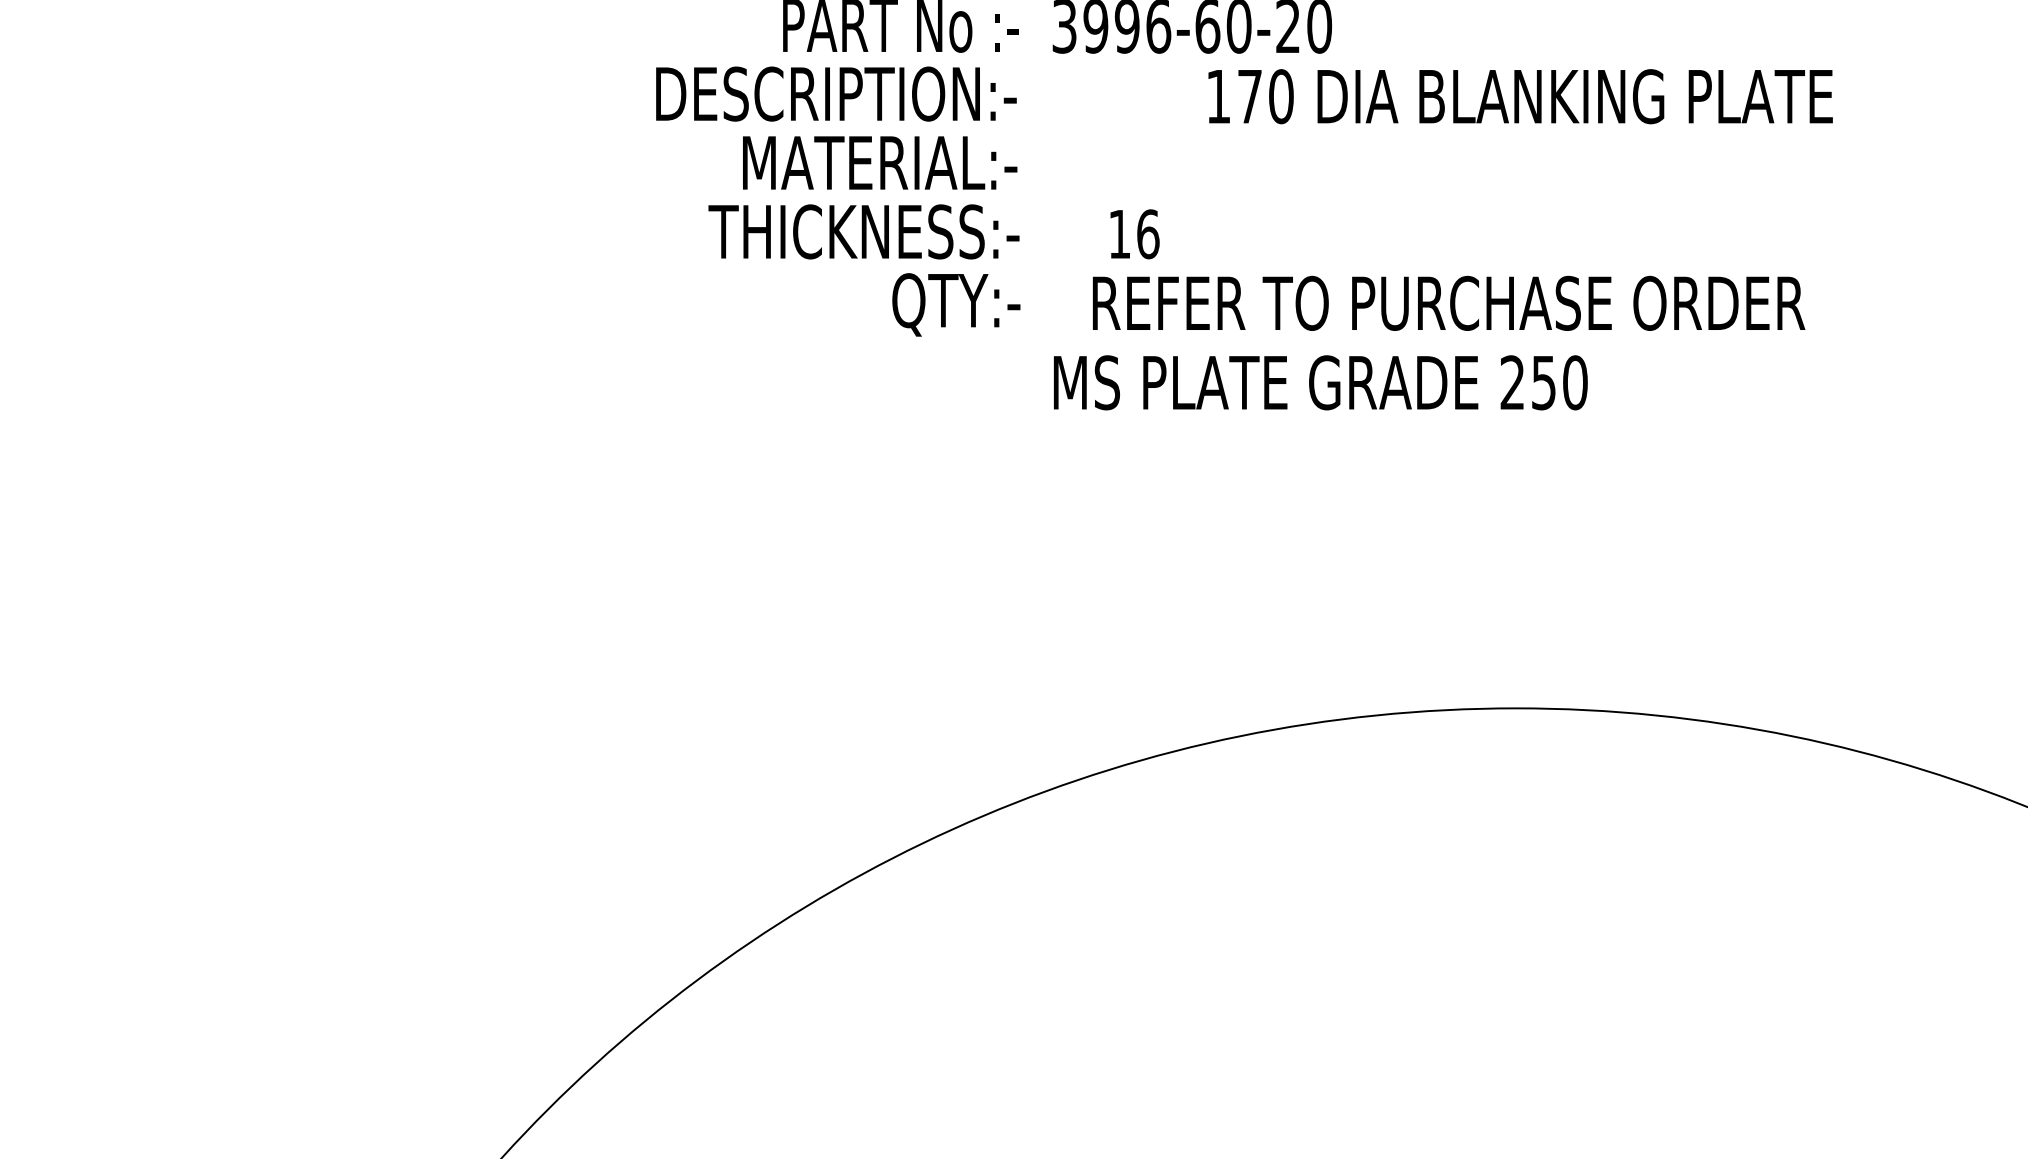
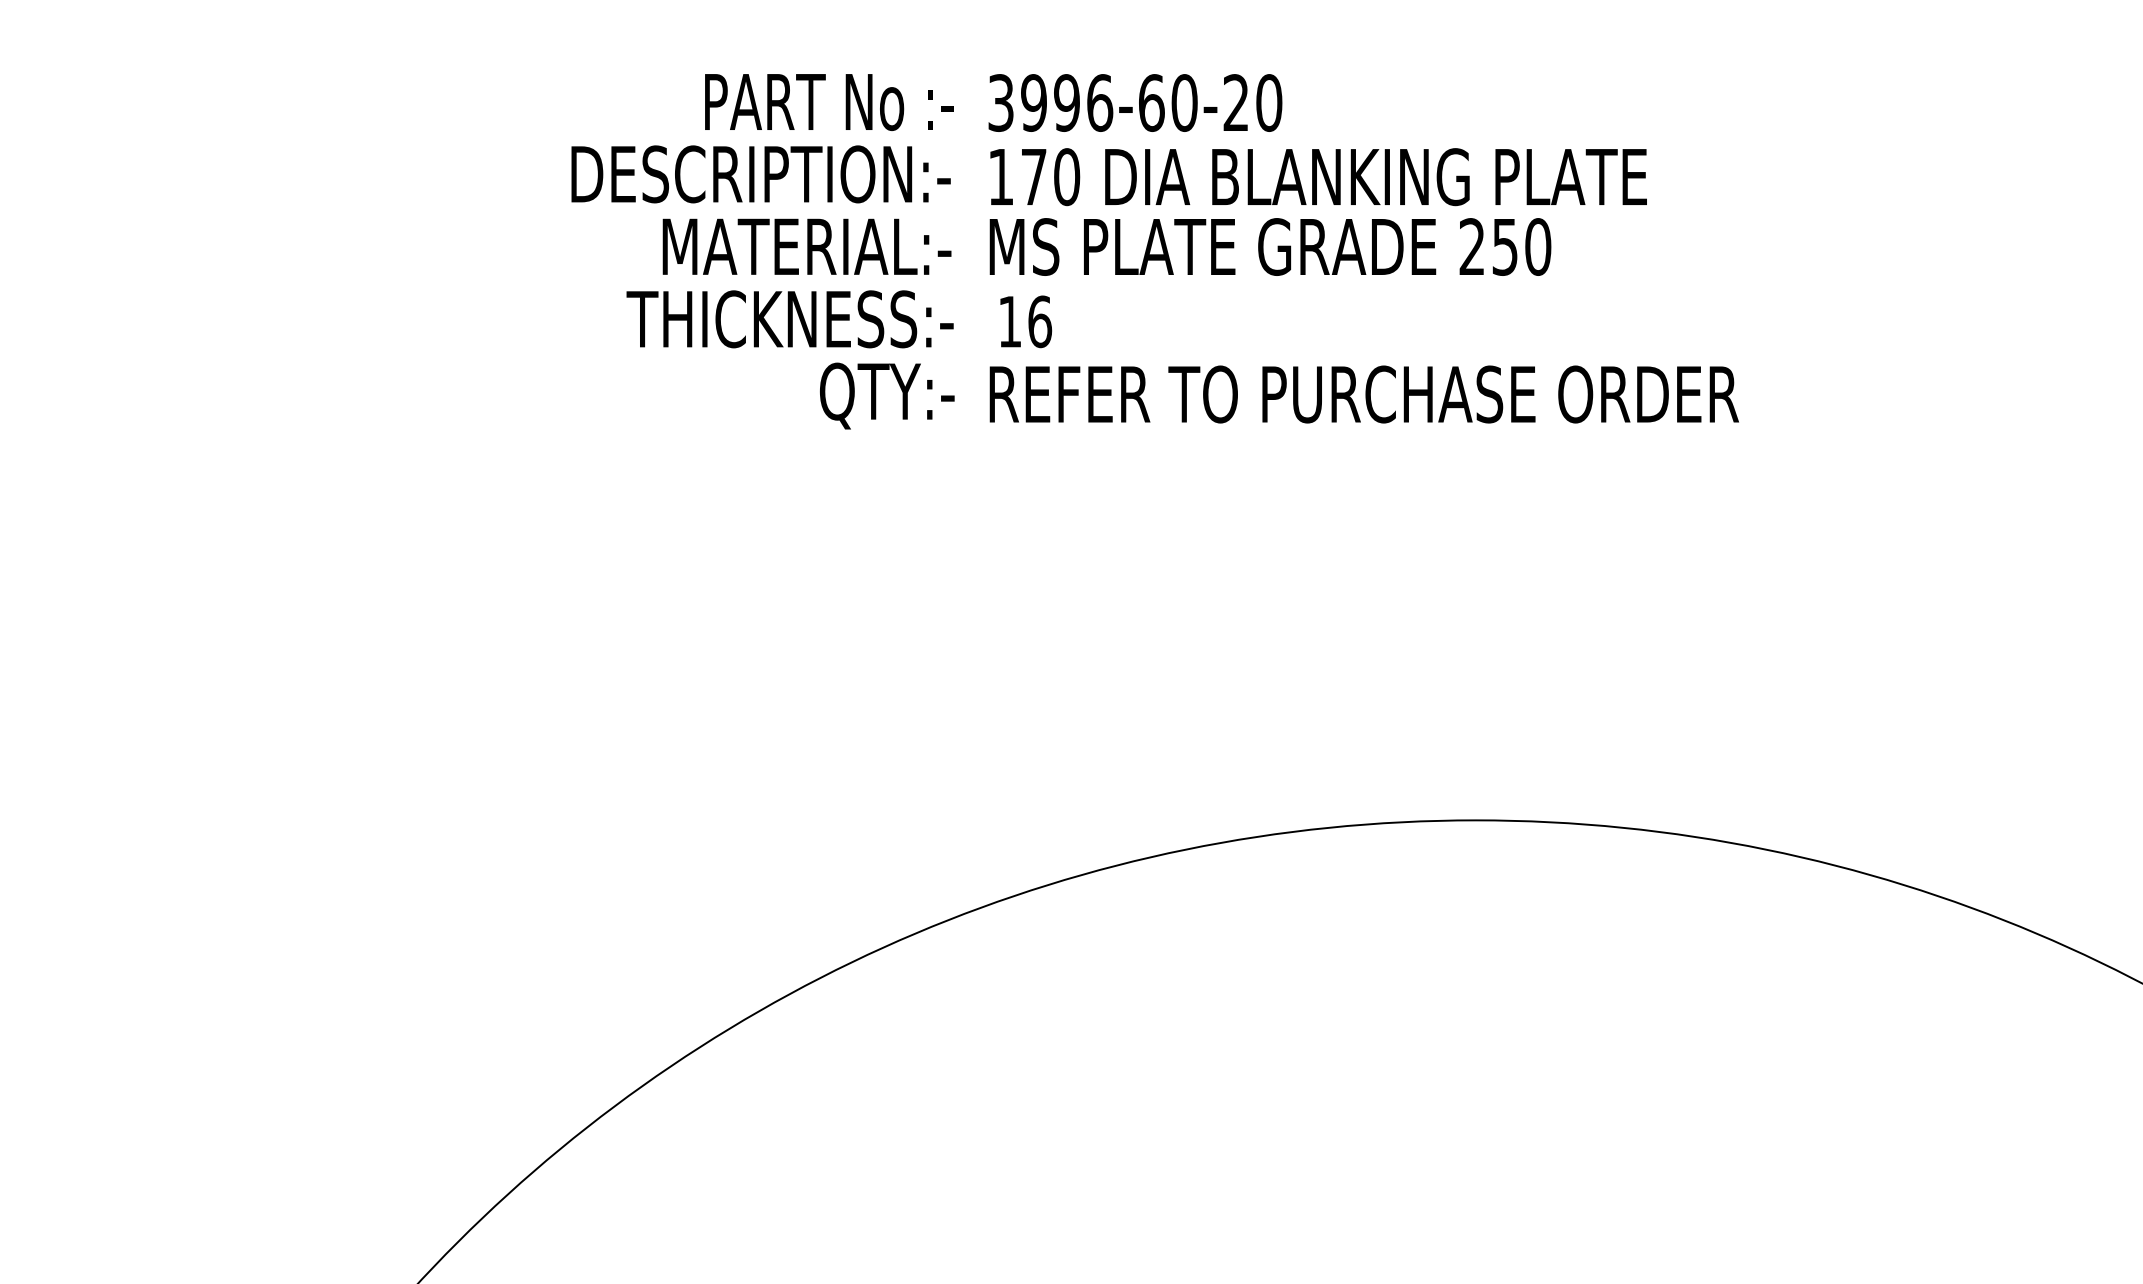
text: (1520, 97) -> (1318, 177), moved
text: (1135, 233) -> (1026, 321), moved
text: (1448, 303) -> (1363, 394), moved
text: (1320, 382) -> (1270, 246), moved

